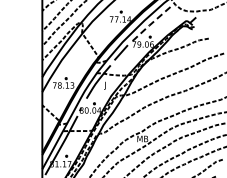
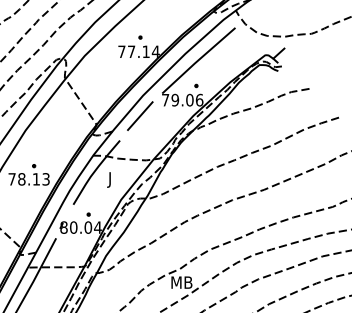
line: (150, 24) -> (196, 61), dashed -> solid

